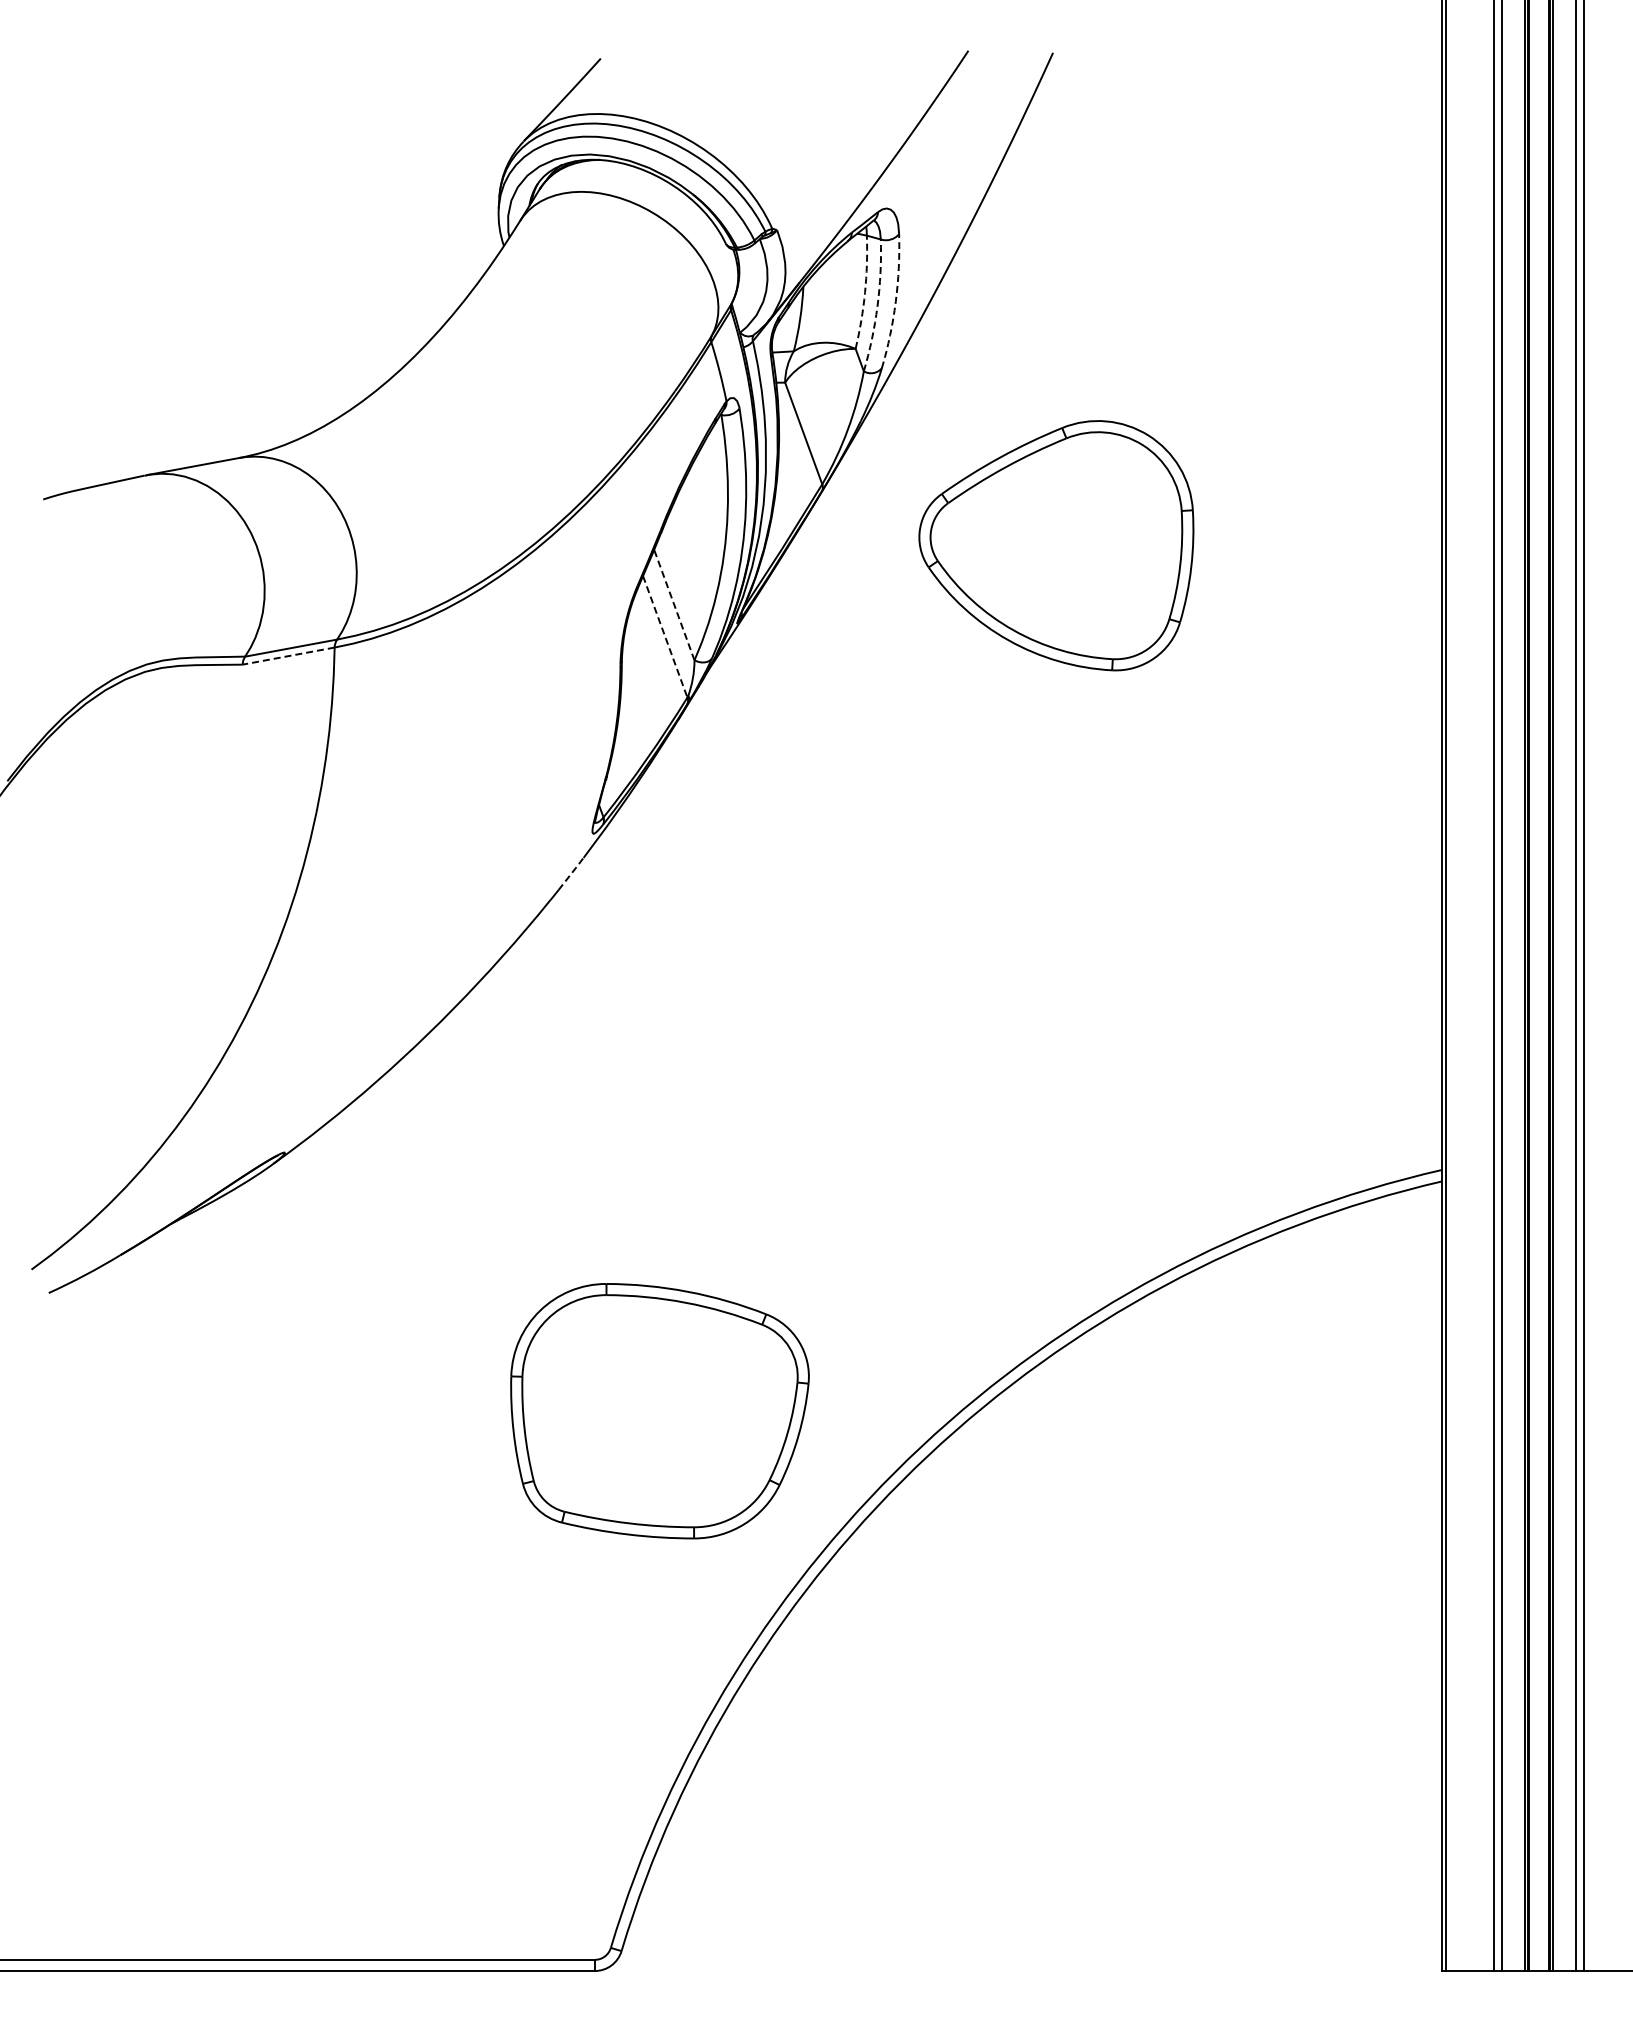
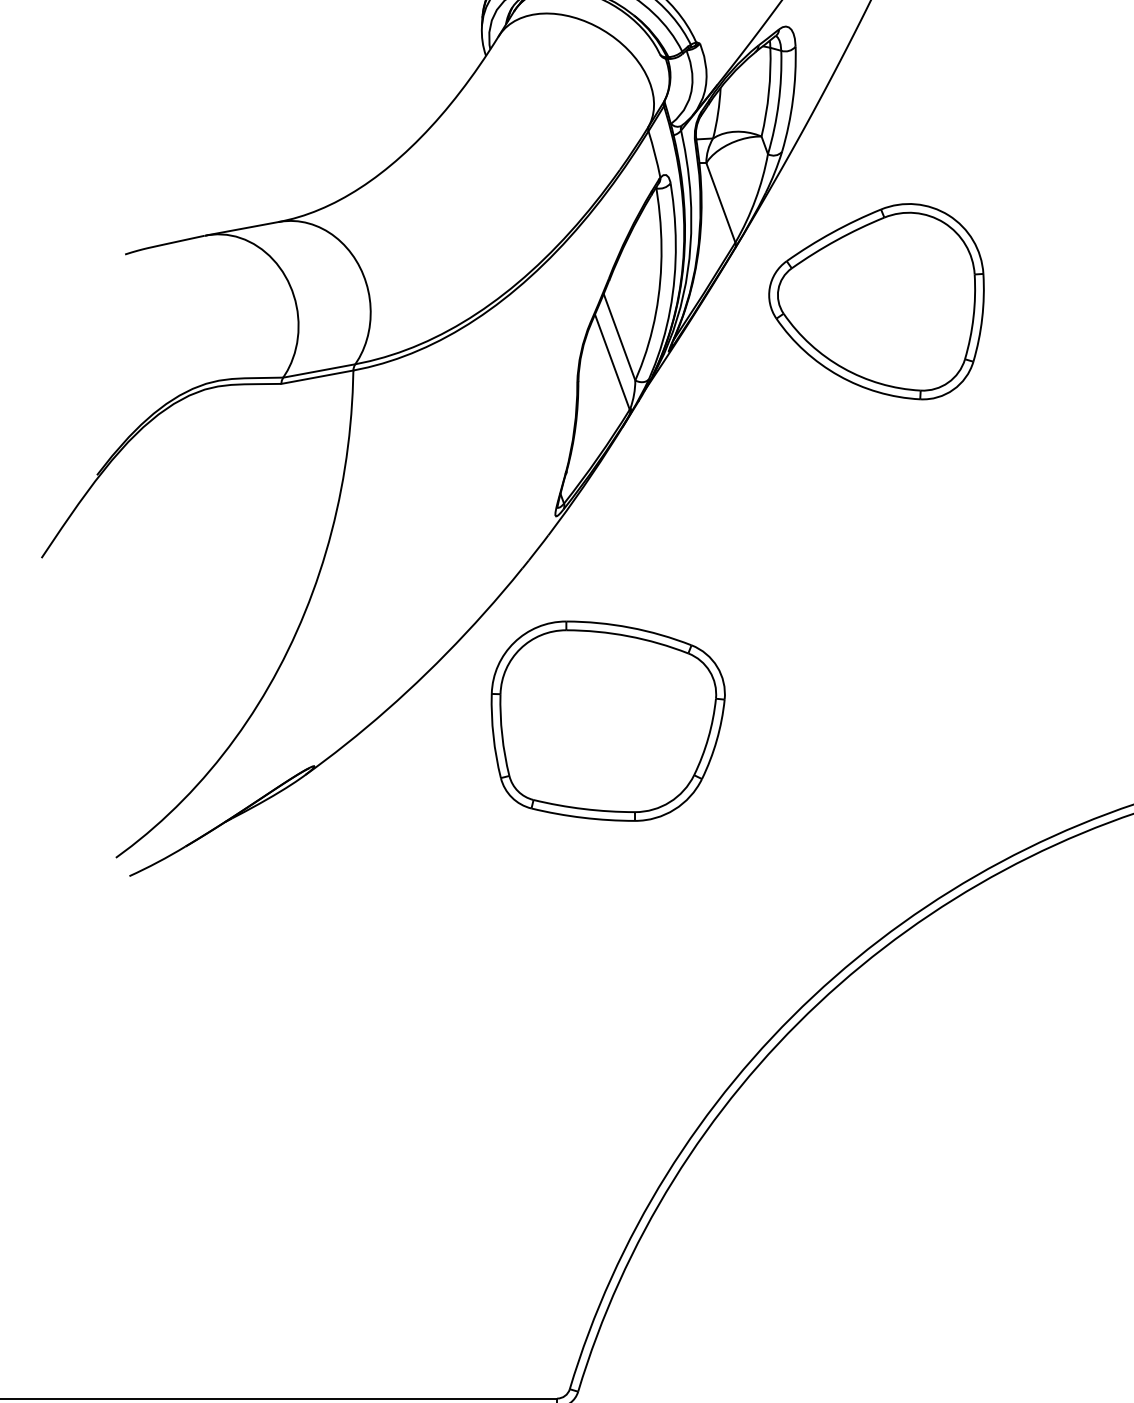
arc: (865, 292) -> (769, 92), dashed -> solid
arc: (895, 301) -> (792, 99), dashed -> solid
arc: (877, 306) -> (778, 103), dashed -> solid
part: (1056, 545) -> (876, 301), moved
line: (674, 605) -> (619, 337), dashed -> solid
line: (665, 636) -> (612, 361), dashed -> solid
line: (288, 656) -> (317, 377), dashed -> solid
line: (571, 872) -> (538, 546), dashed -> solid
part: (659, 1411) -> (607, 721), moved

